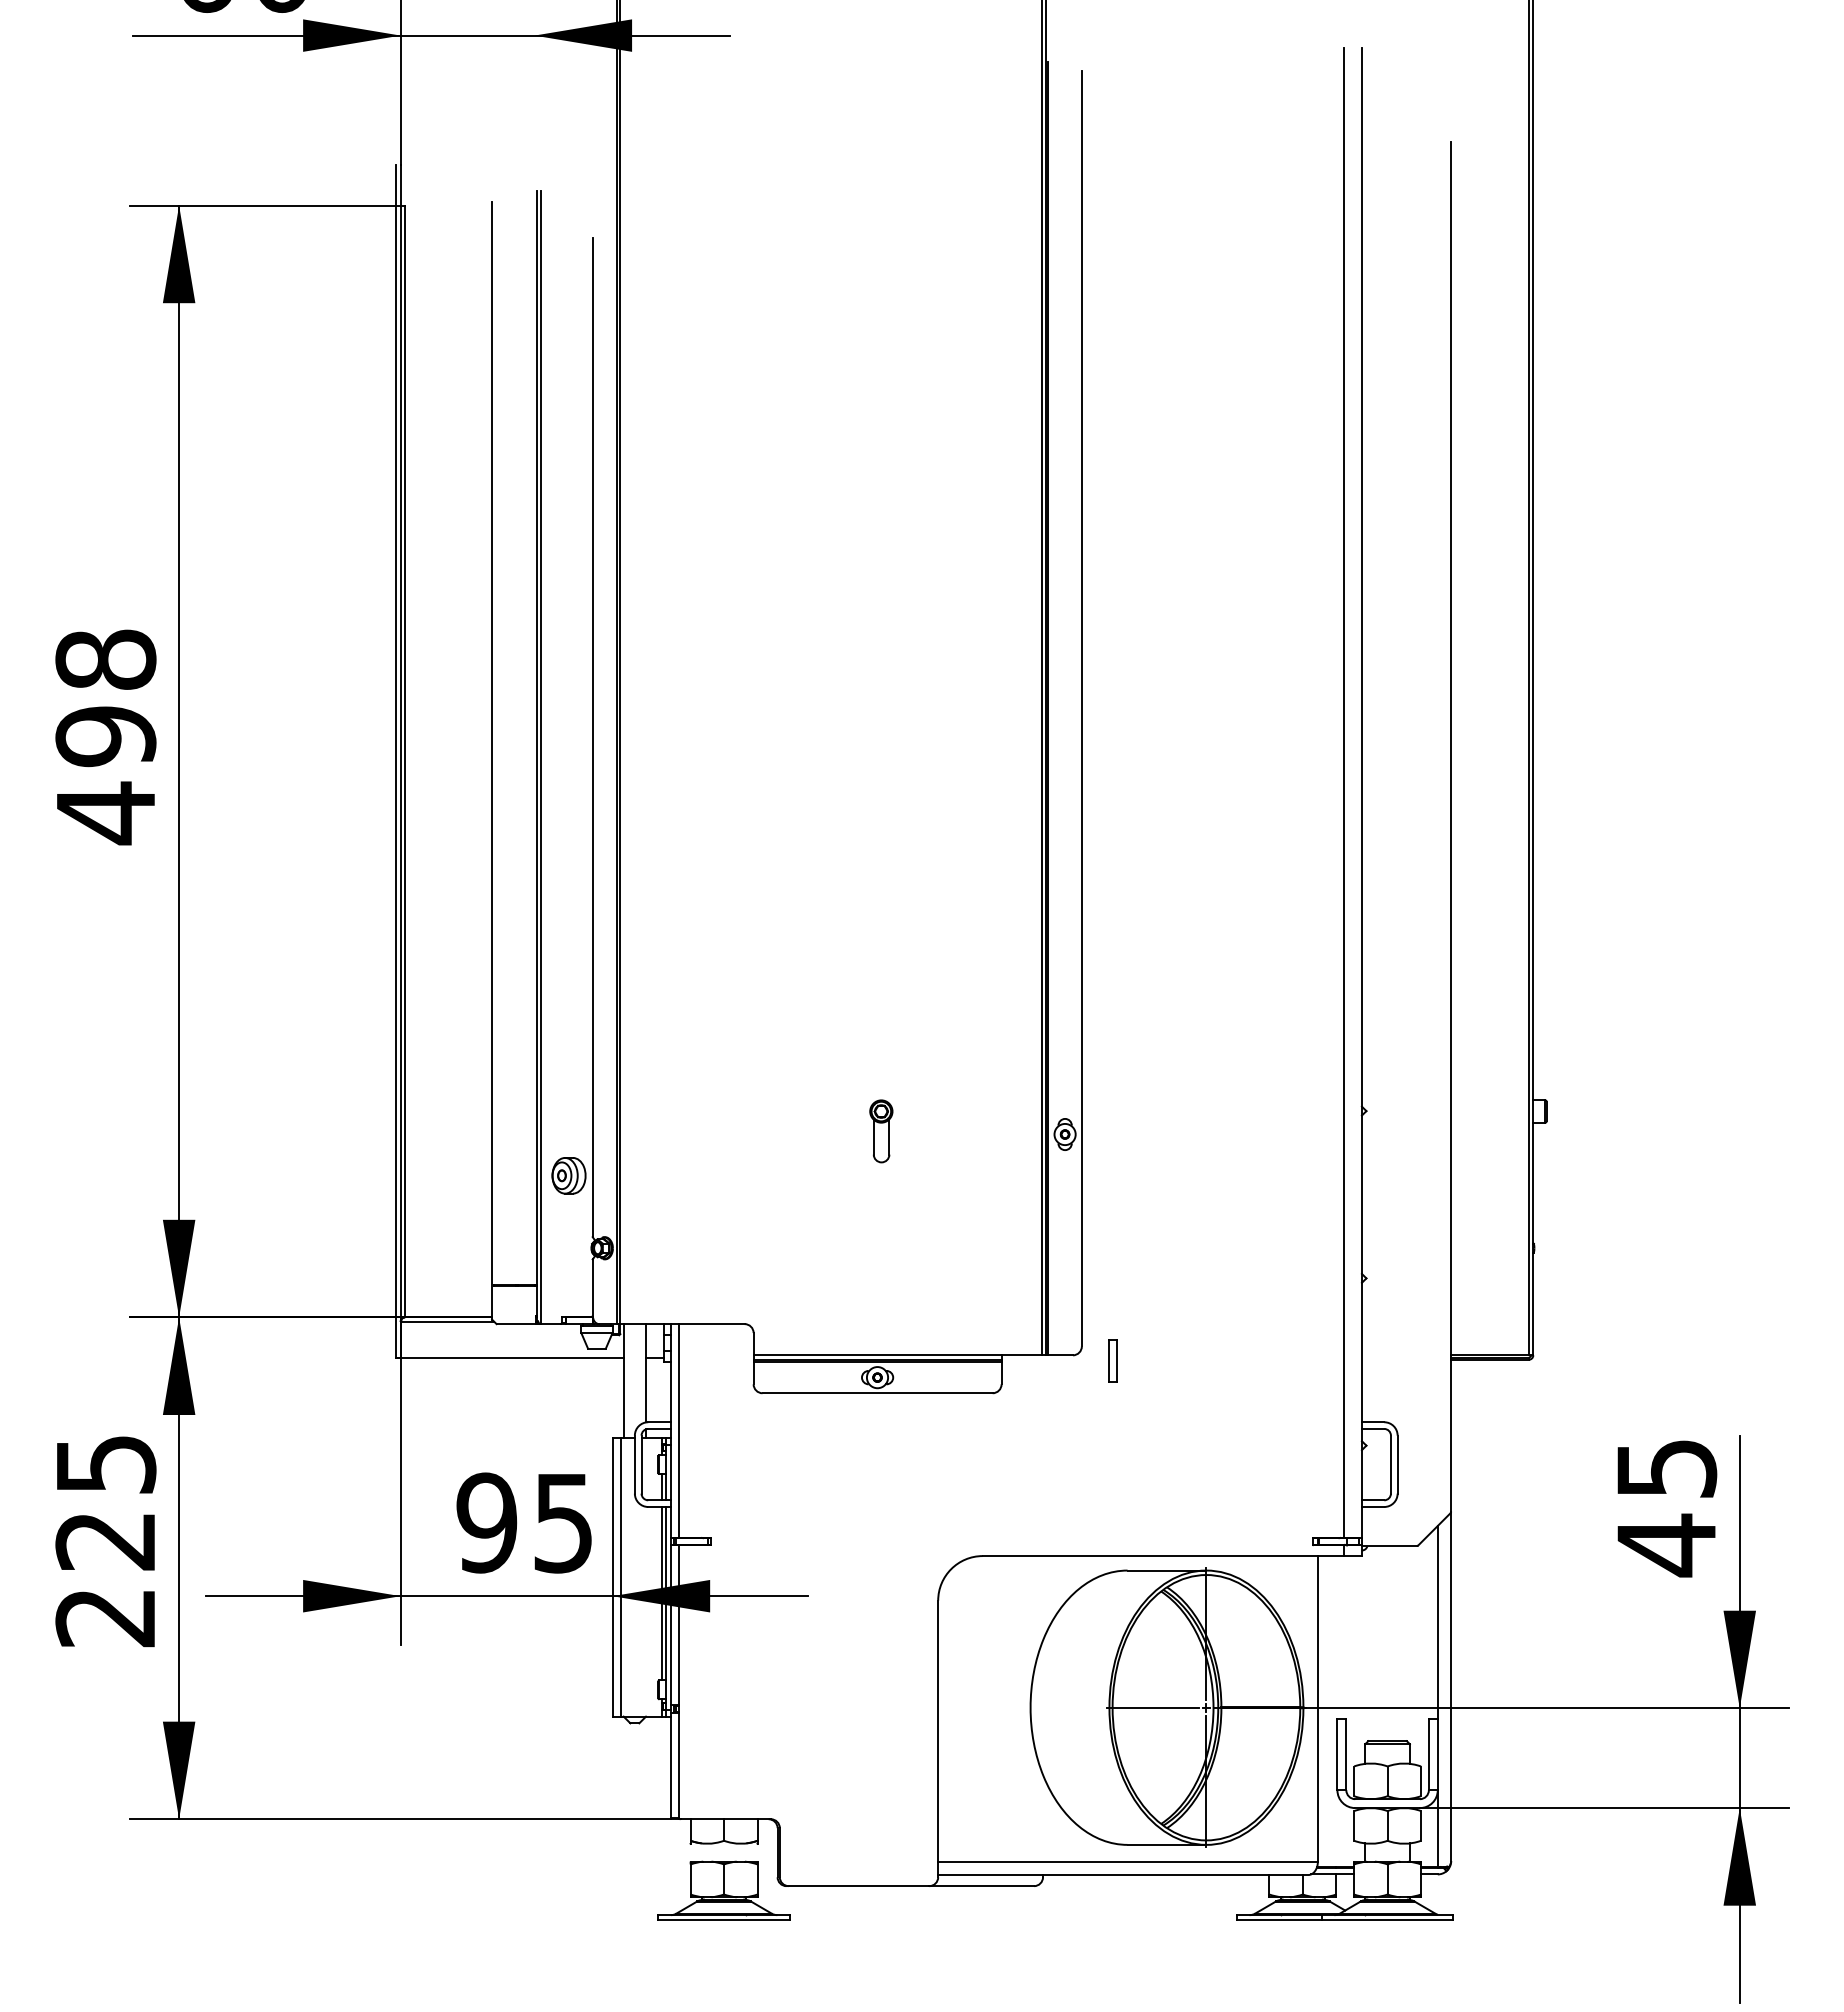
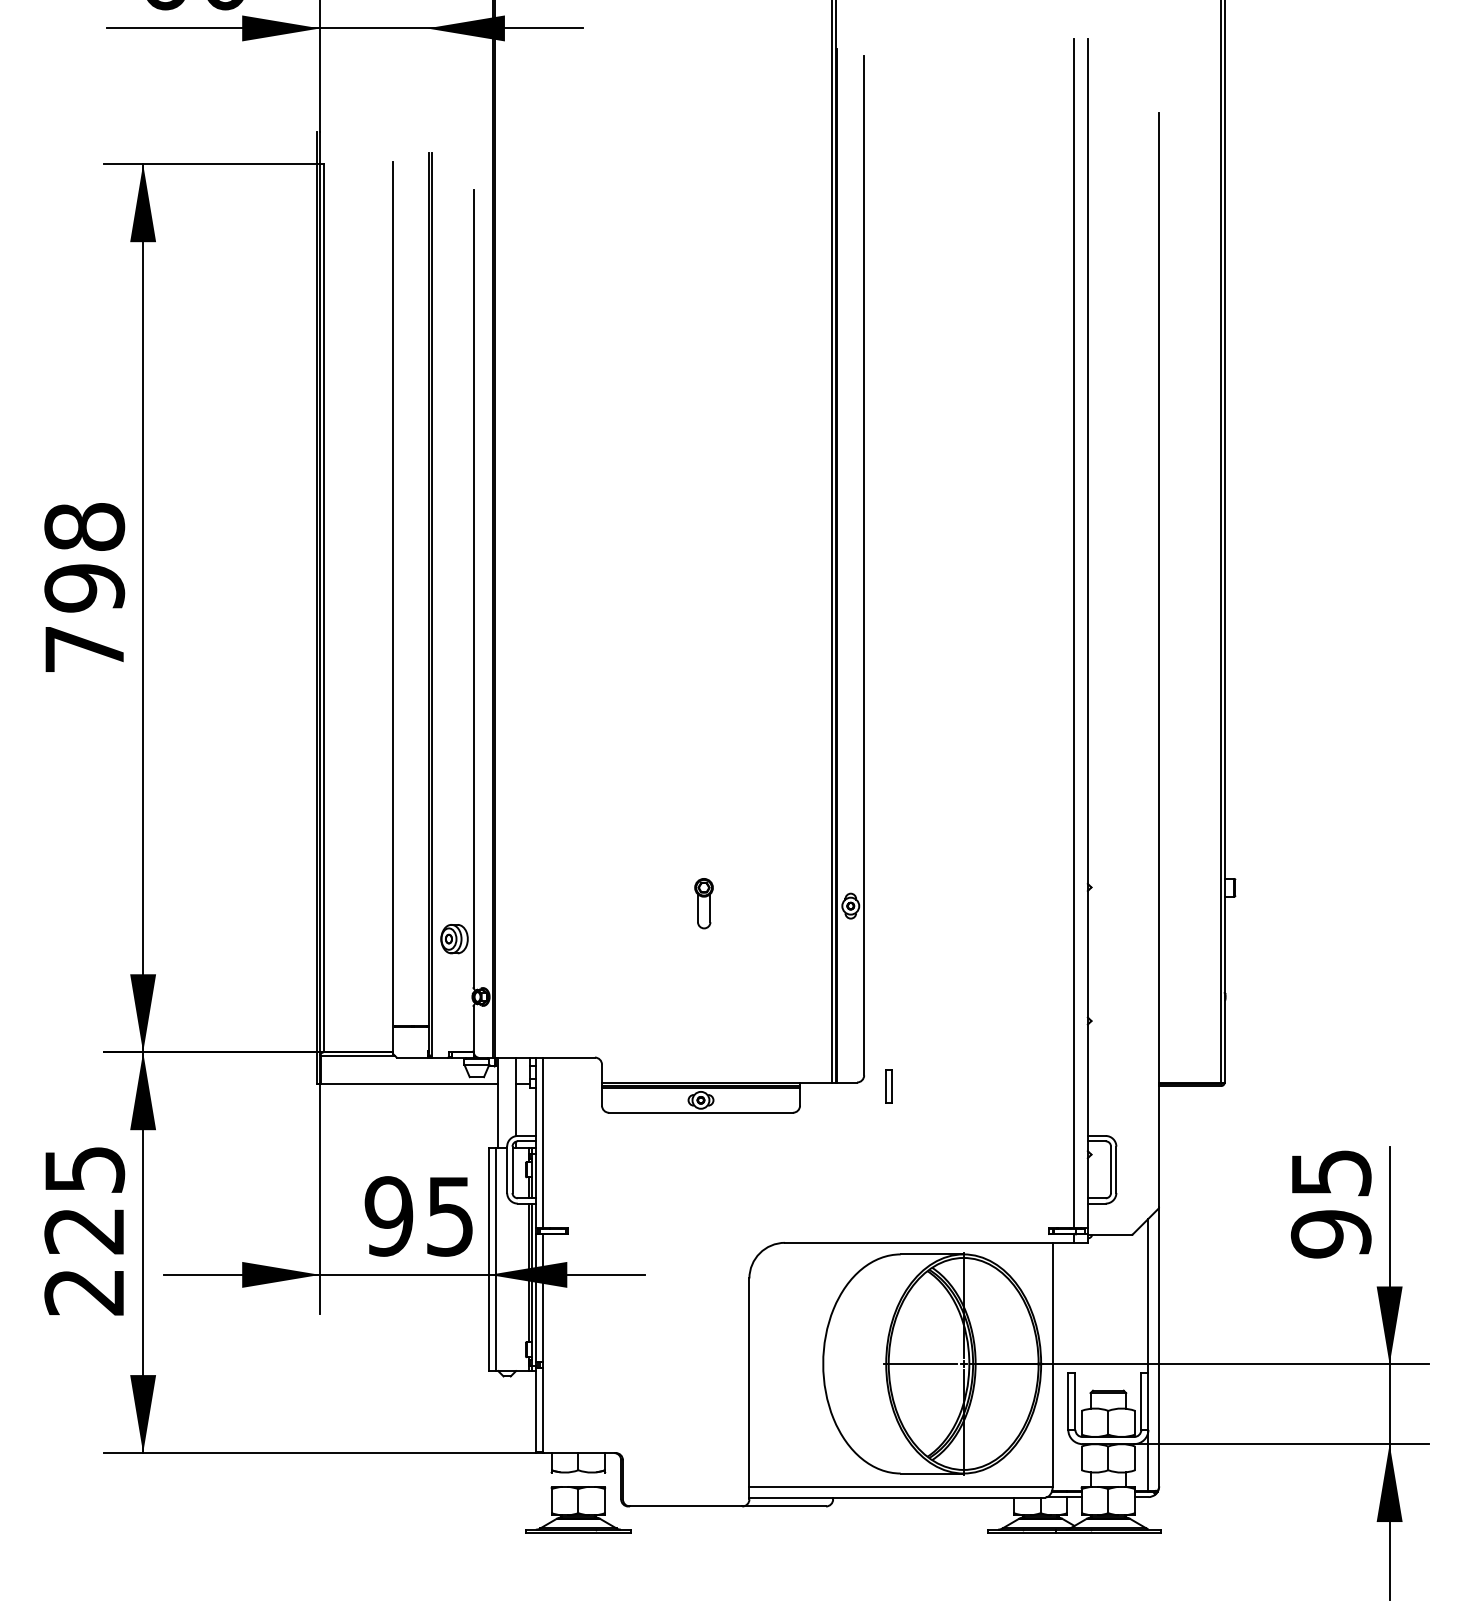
text: (105, 813) -> (84, 649), 498 -> 798
text: (1666, 1545) -> (1331, 1234), 45 -> 95

